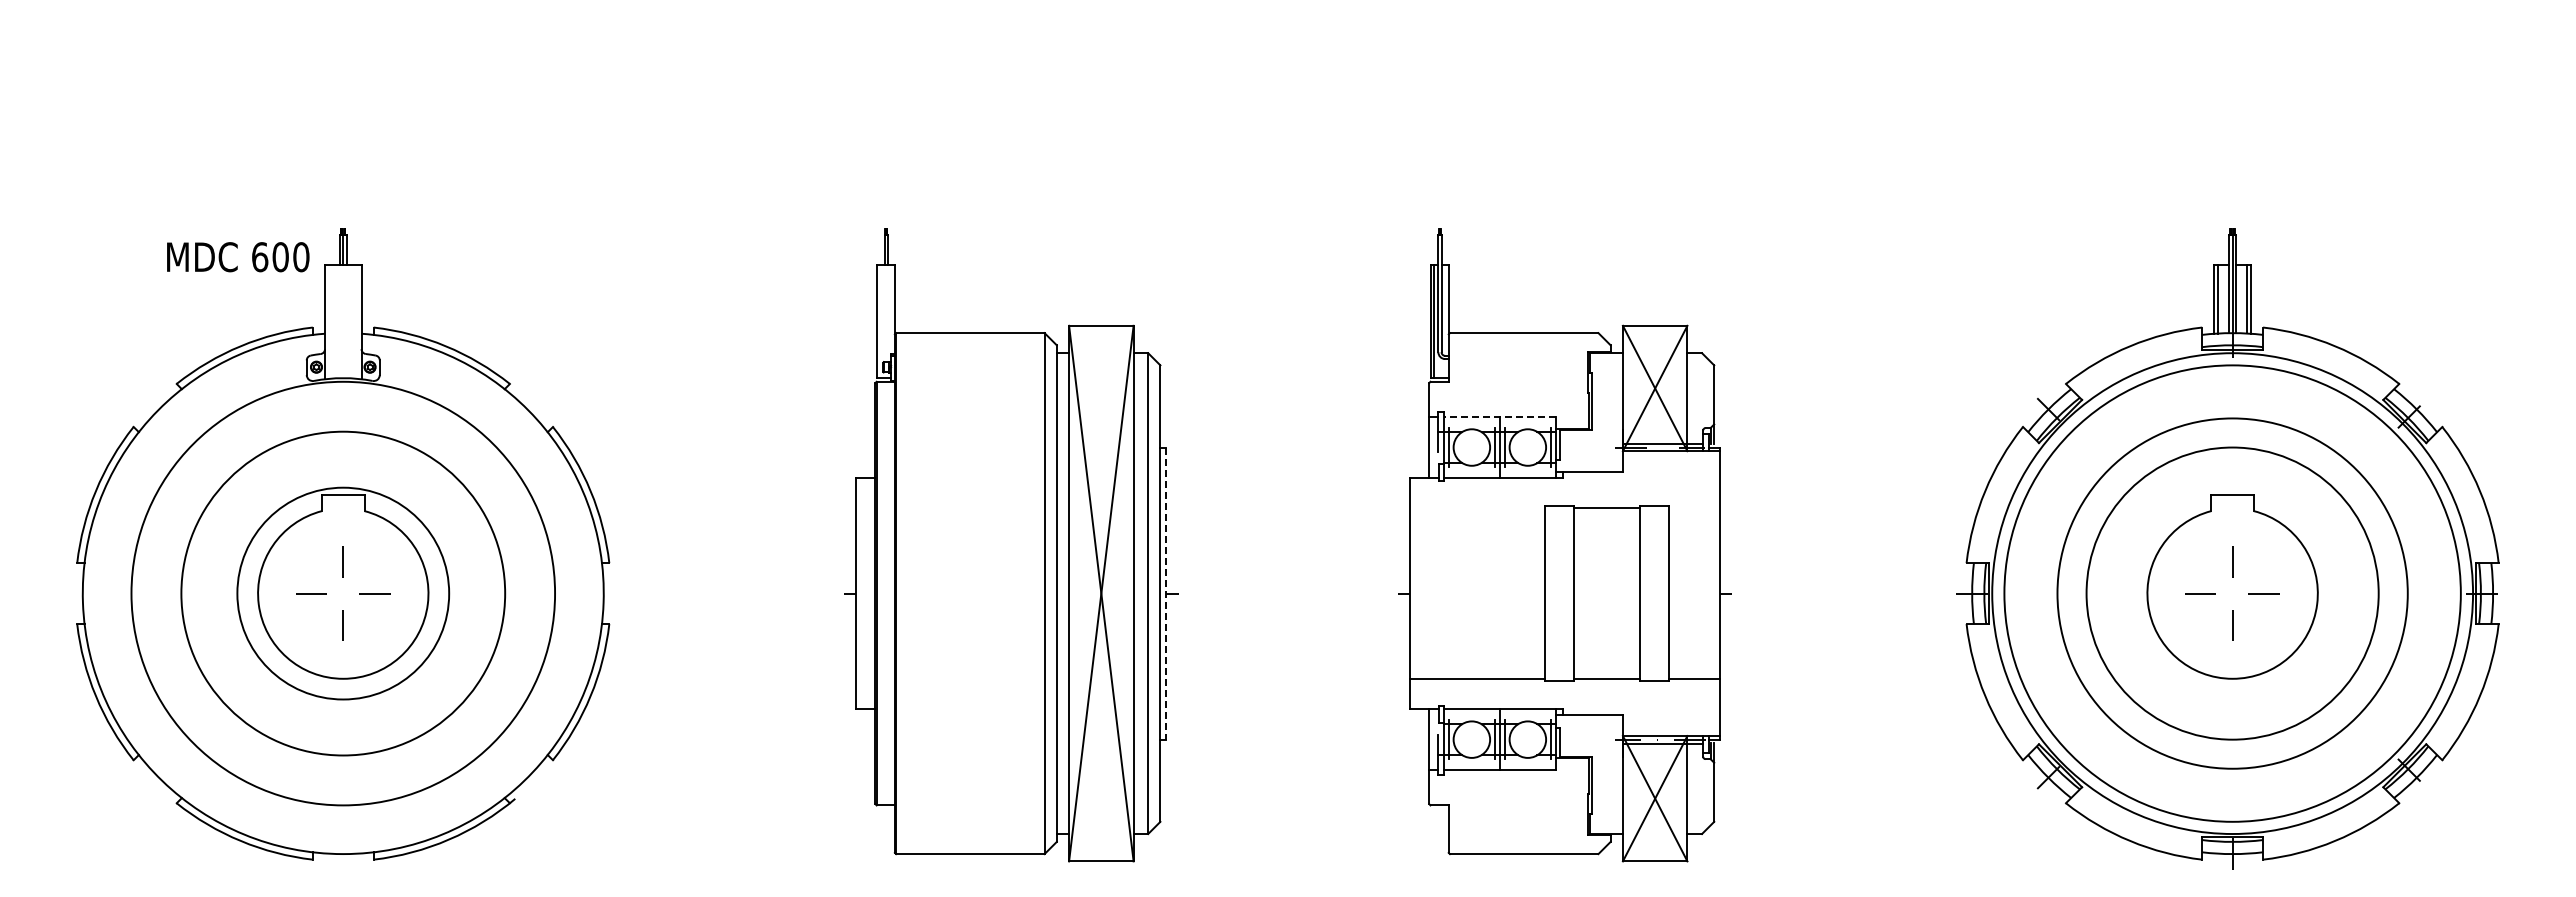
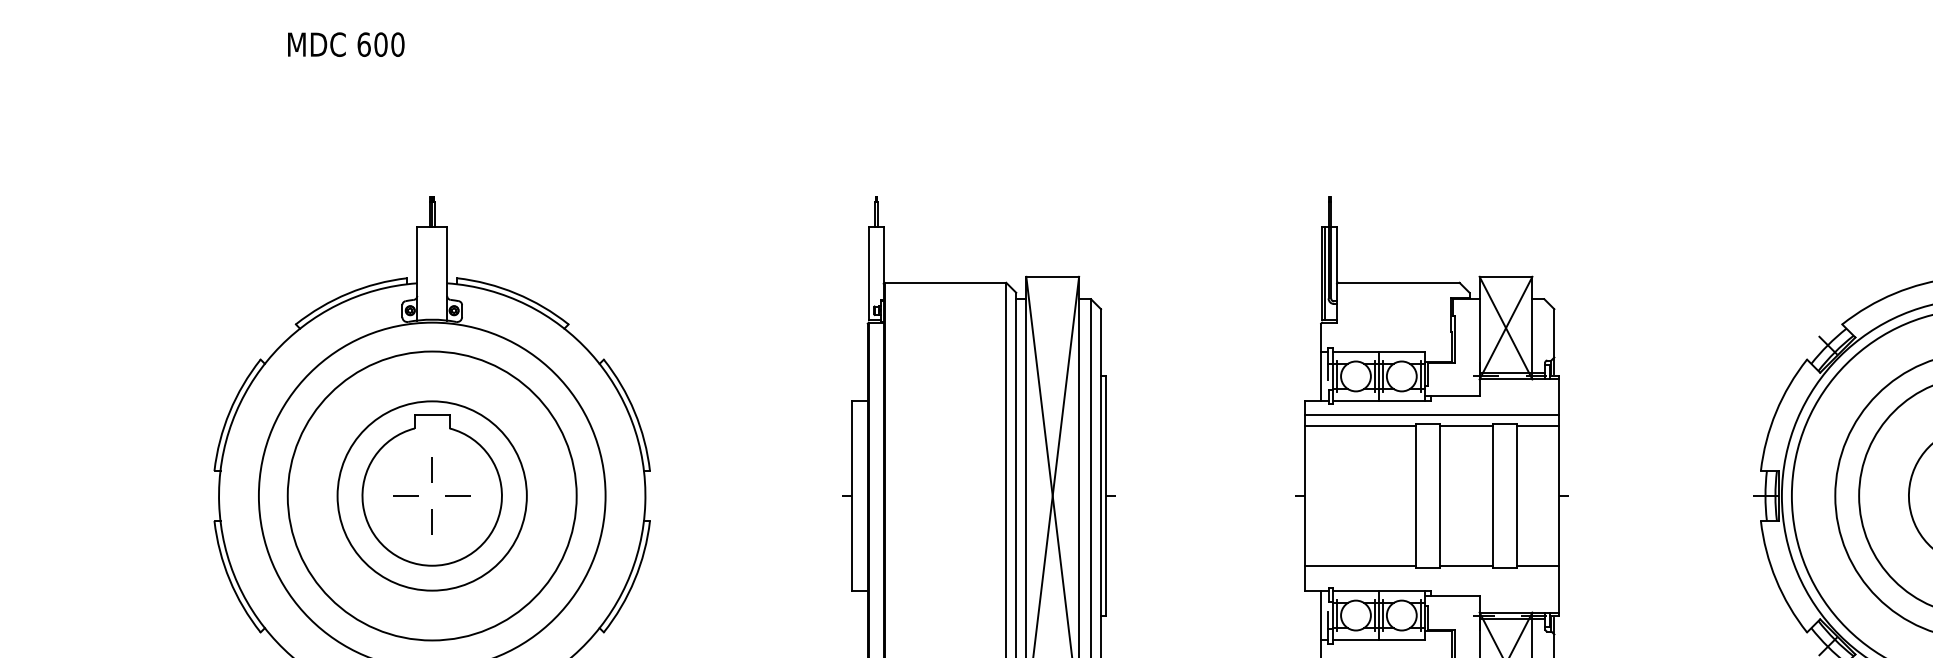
text: (238, 257) -> (346, 44), moved
line: (1499, 417) -> (1378, 351), dashed -> solid
line: (1564, 495) -> (1431, 415), added
line: (1476, 508) -> (1359, 426), added
line: (1694, 508) -> (1538, 426), added
circle: (342, 593) -> (431, 495), size x0.71
circle: (342, 593) -> (431, 495), size x1.67
line: (1166, 594) -> (1106, 496), dashed -> solid

